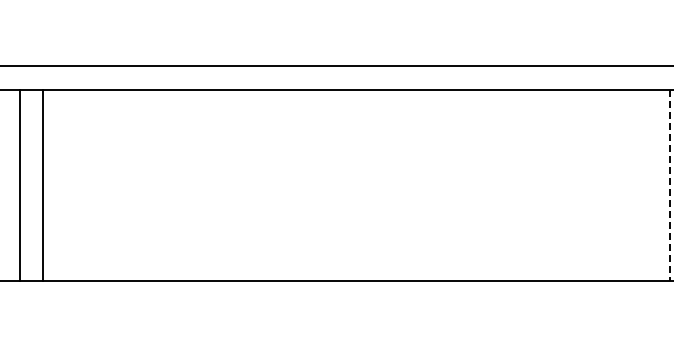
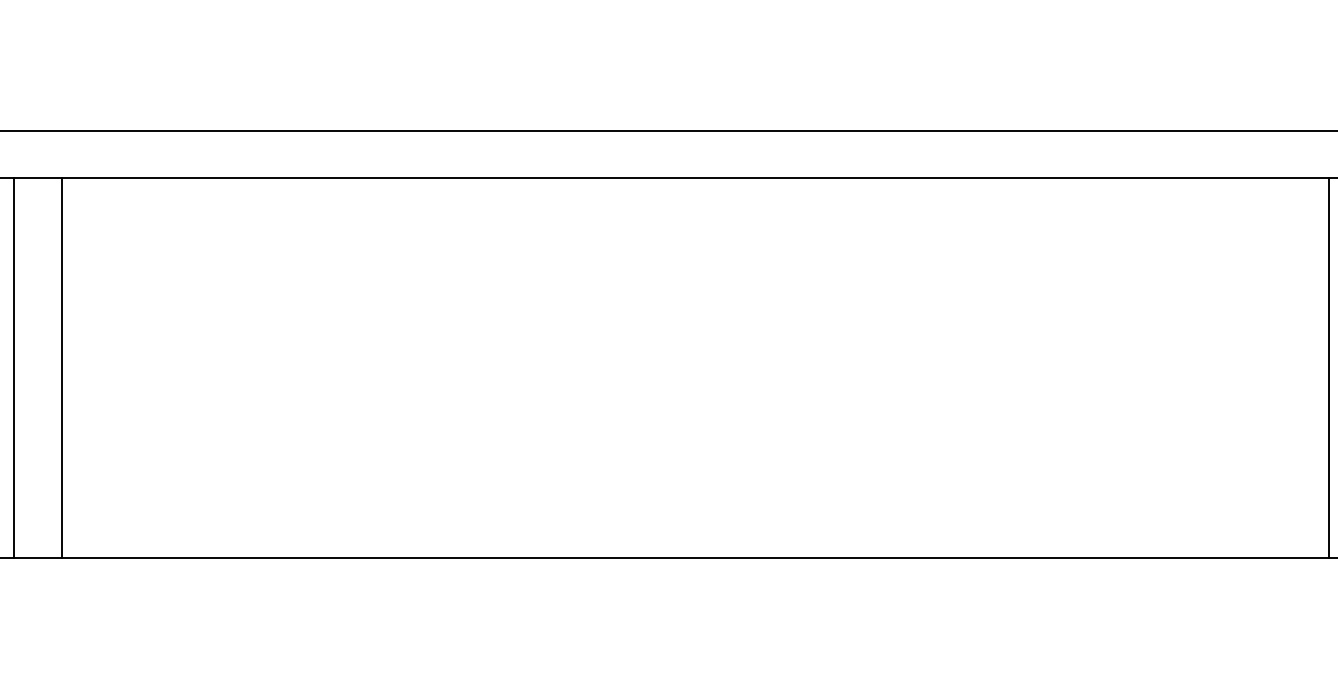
line: (20, 185) -> (15, 368), moved
line: (43, 185) -> (62, 368), moved
line: (669, 185) -> (1328, 368), dashed -> solid

